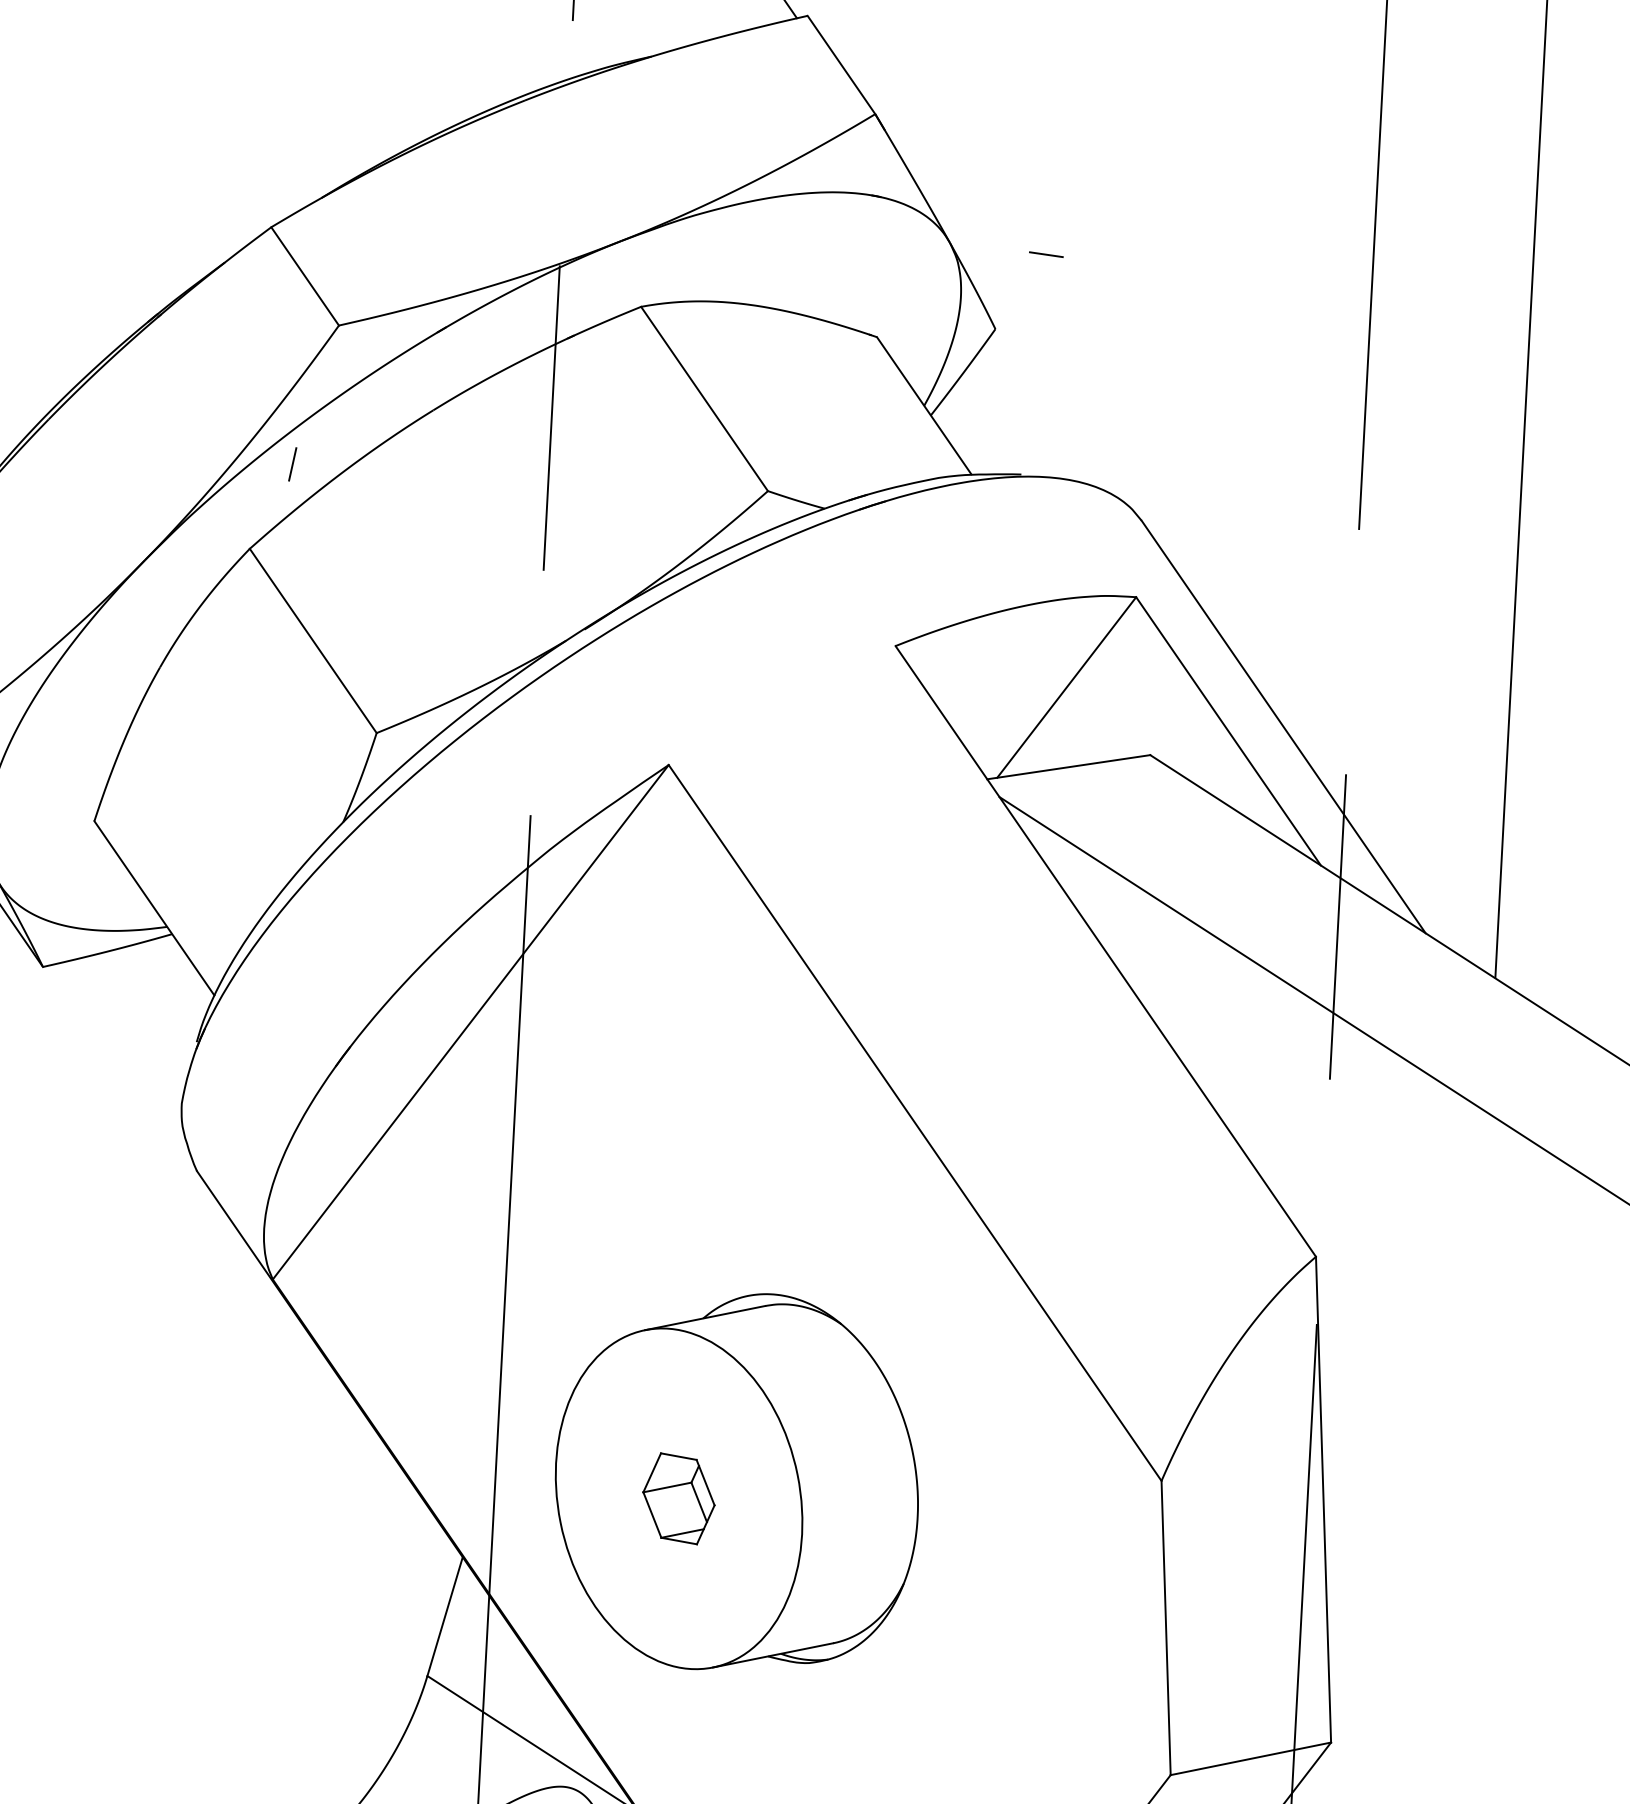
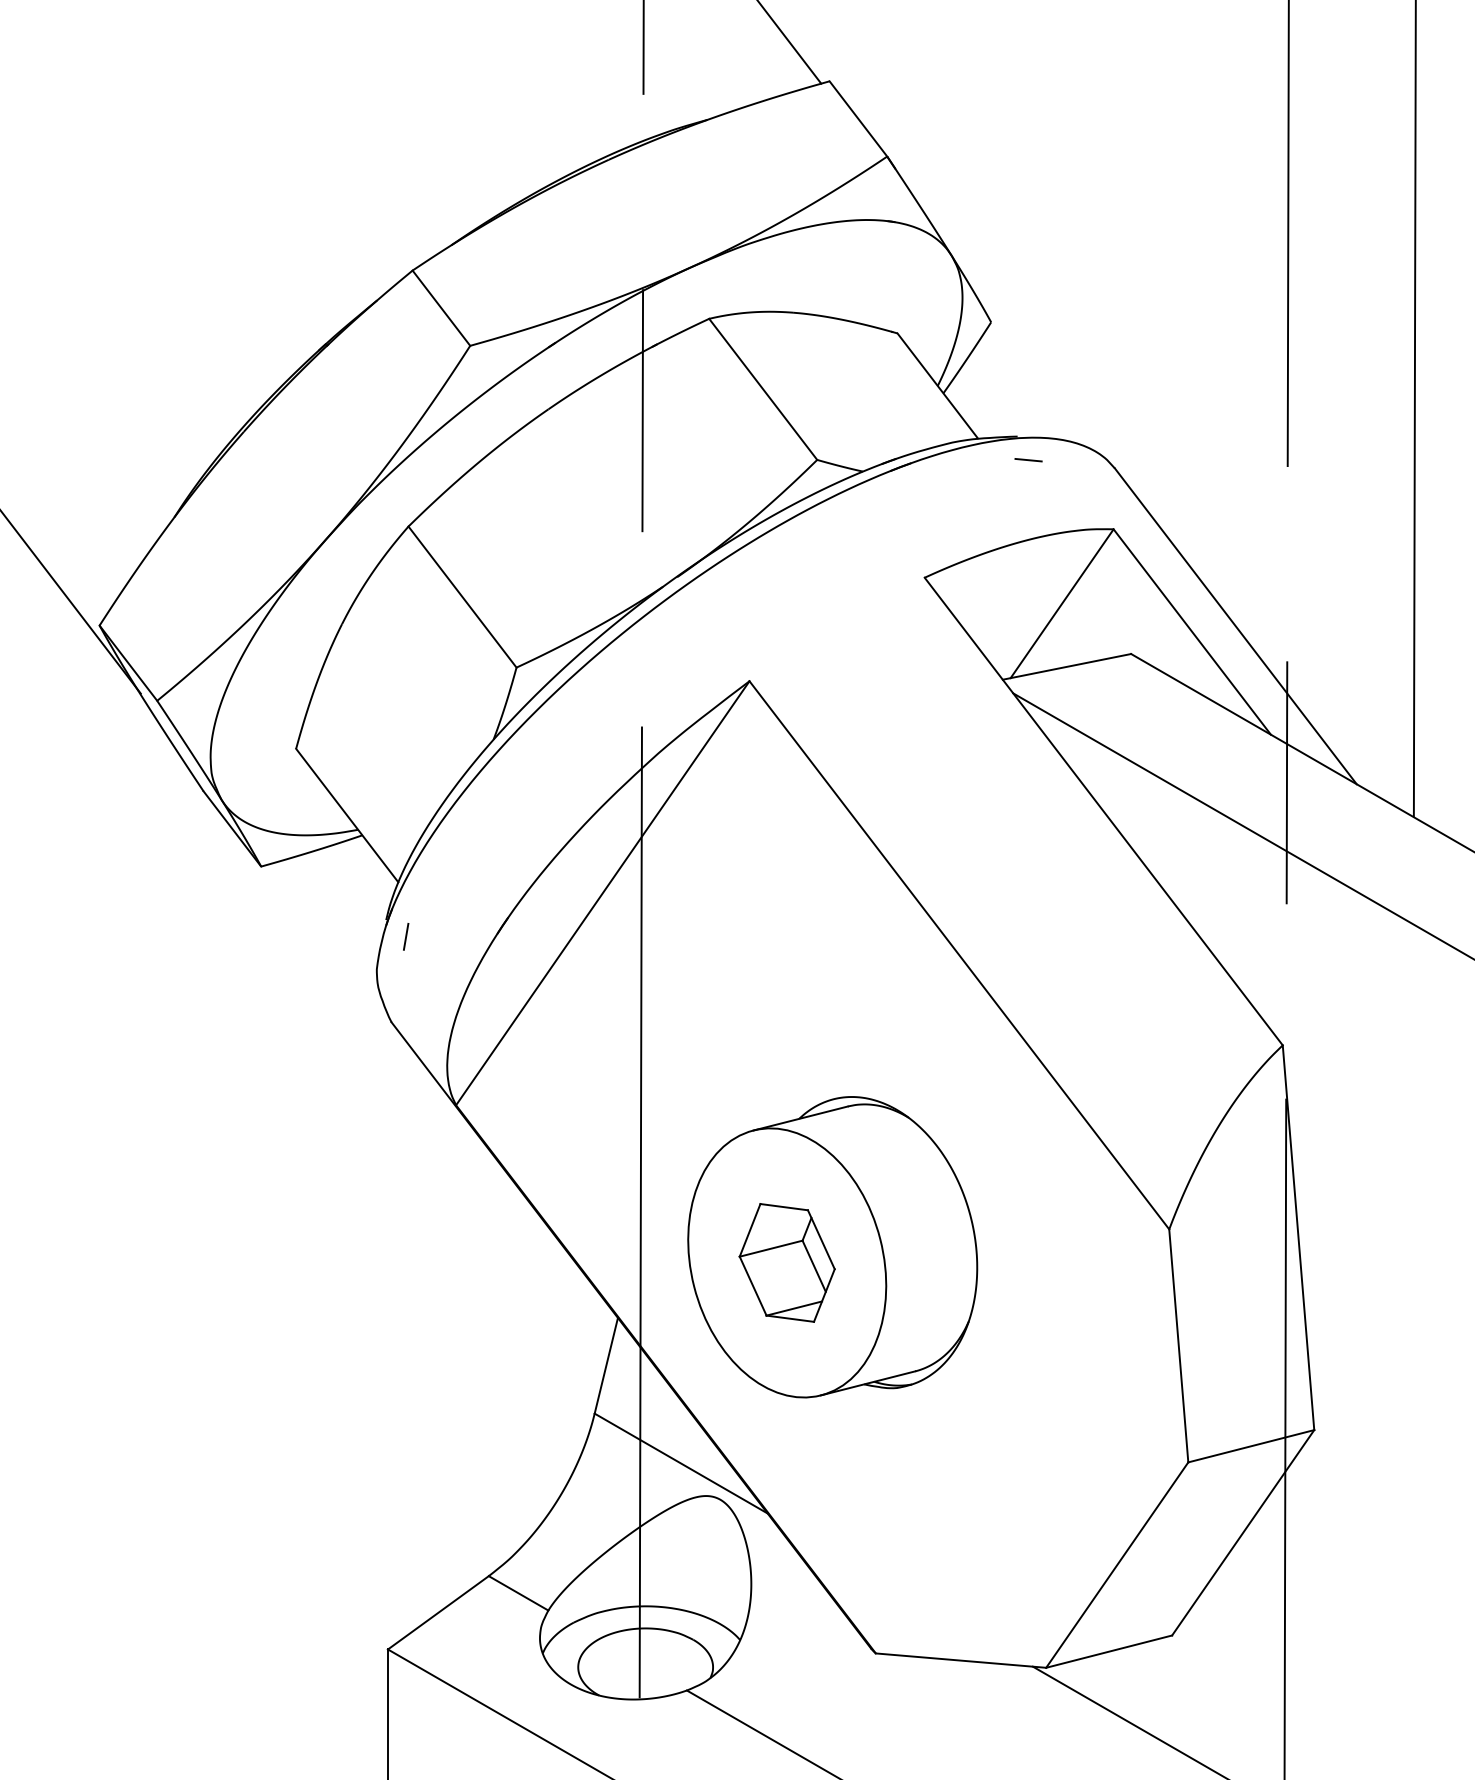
line: (1046, 255) -> (1028, 460), moved
line: (293, 463) -> (406, 936), moved
part: (678, 1498) -> (786, 1262), size x1.67

